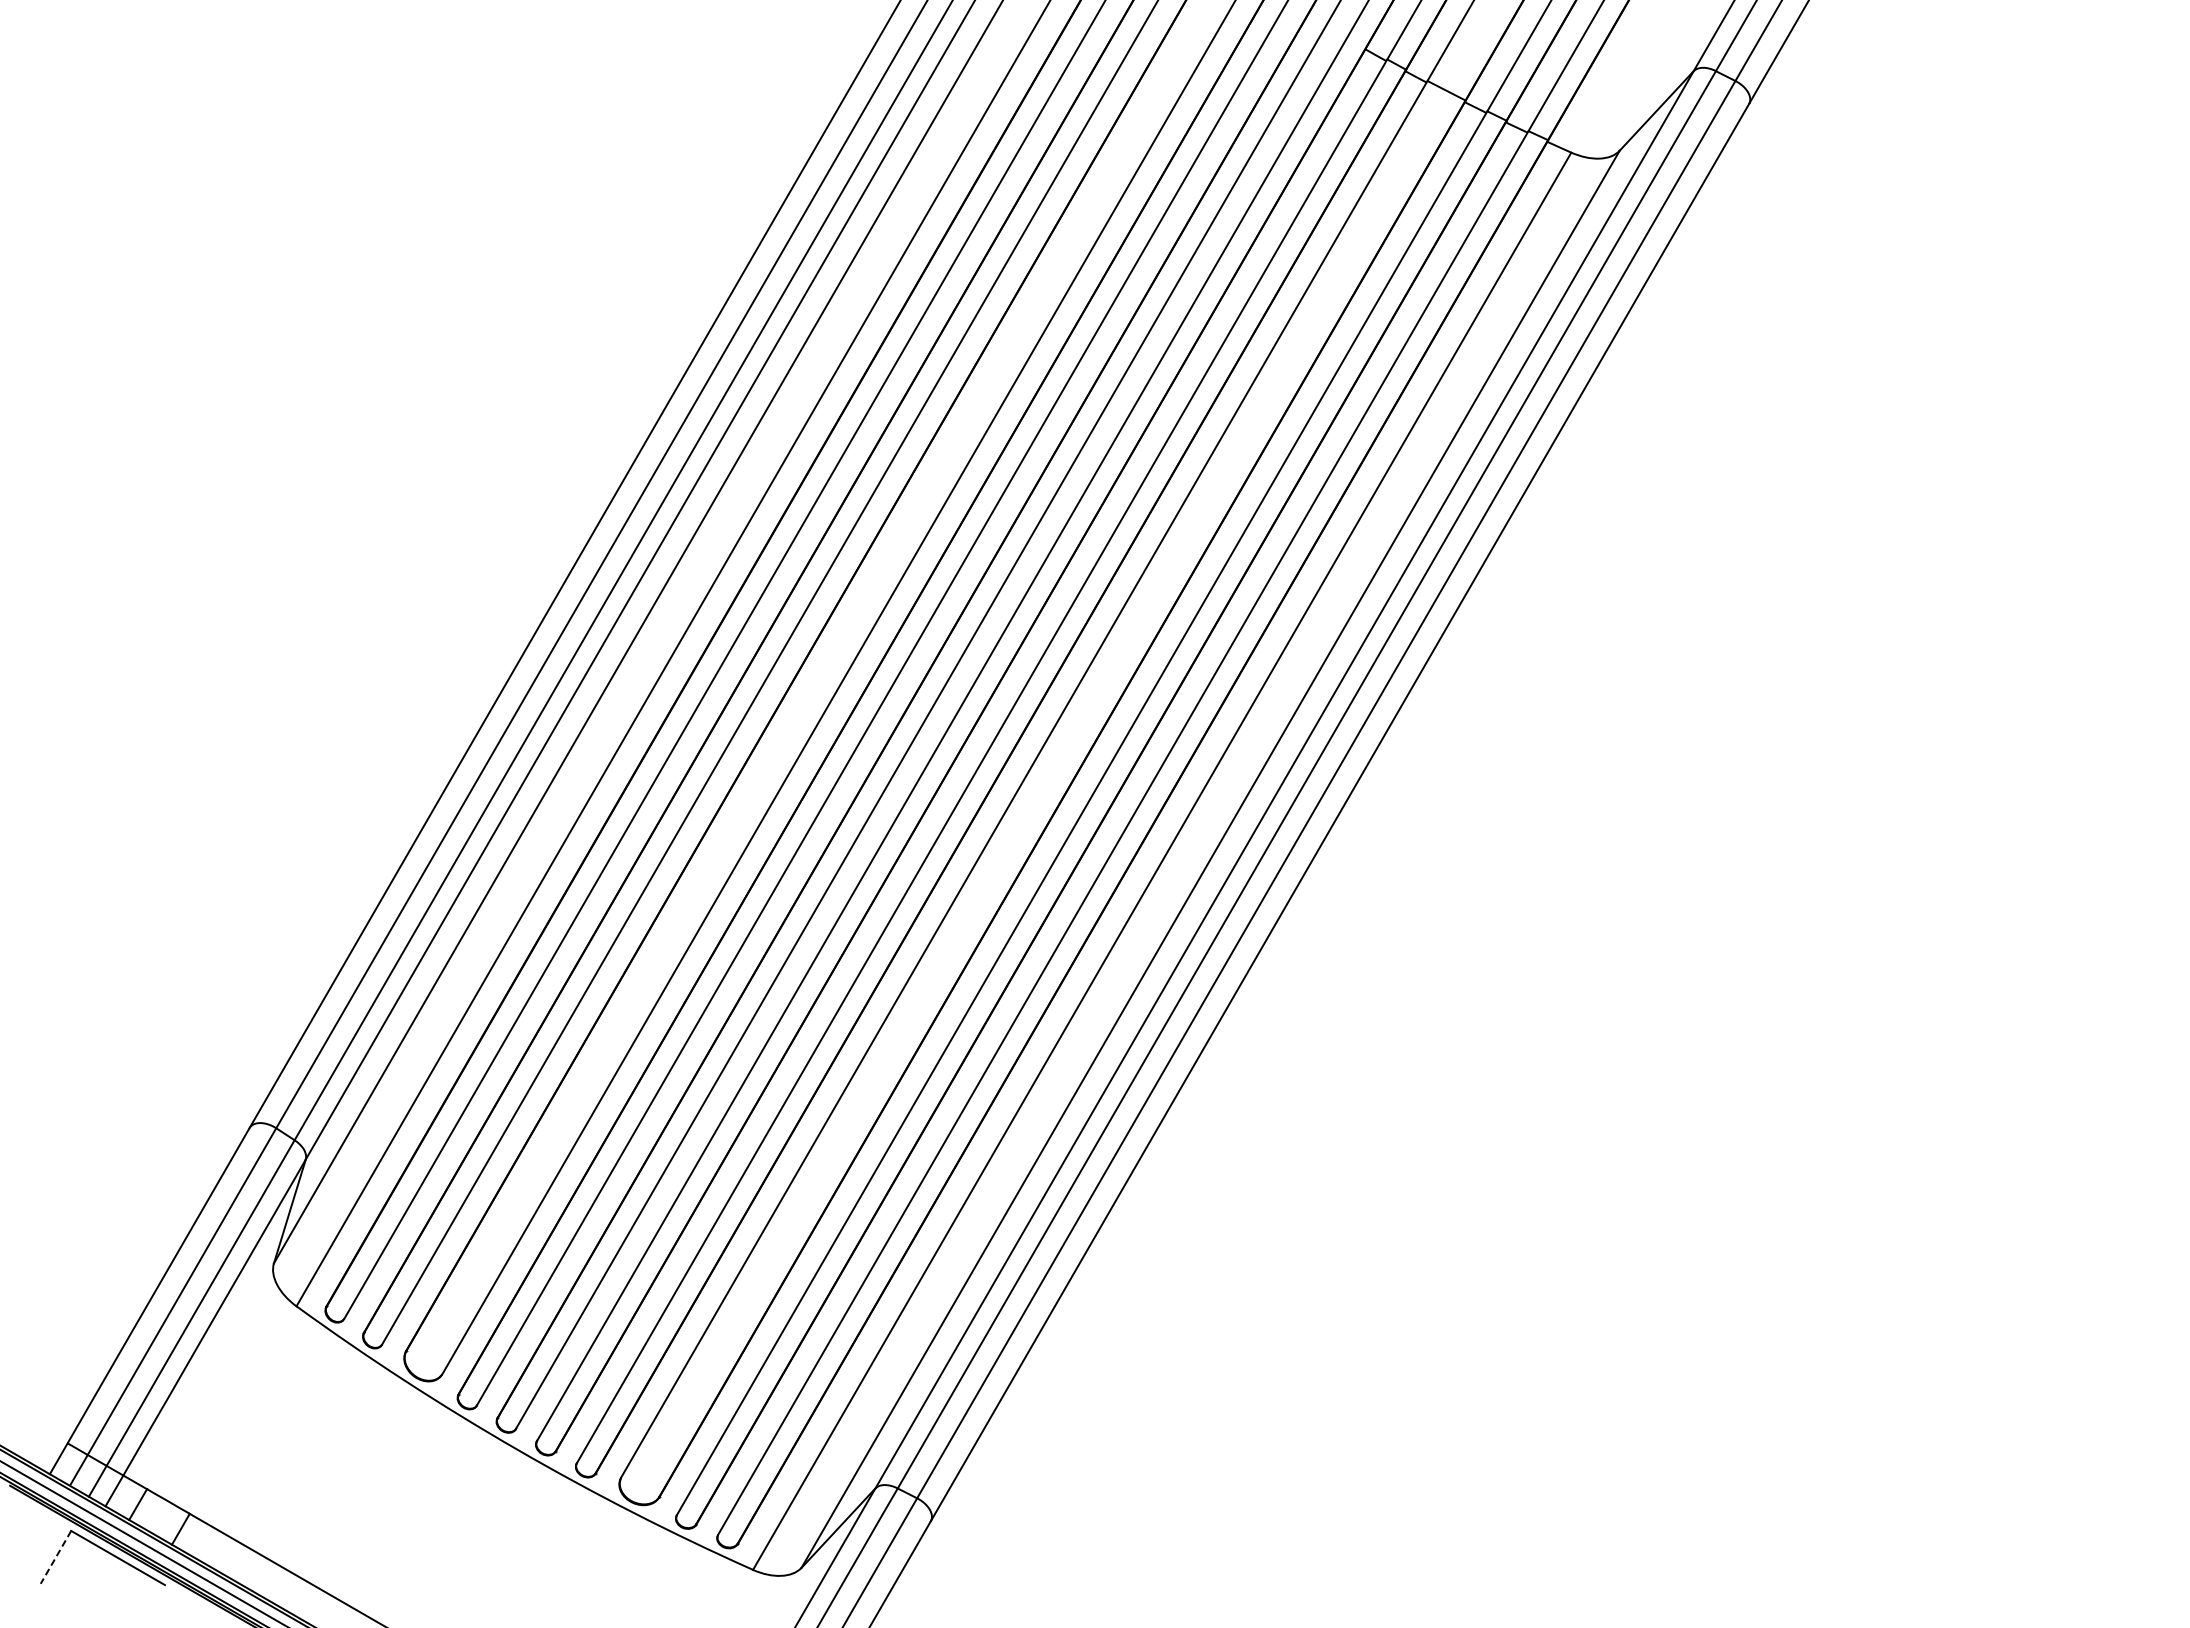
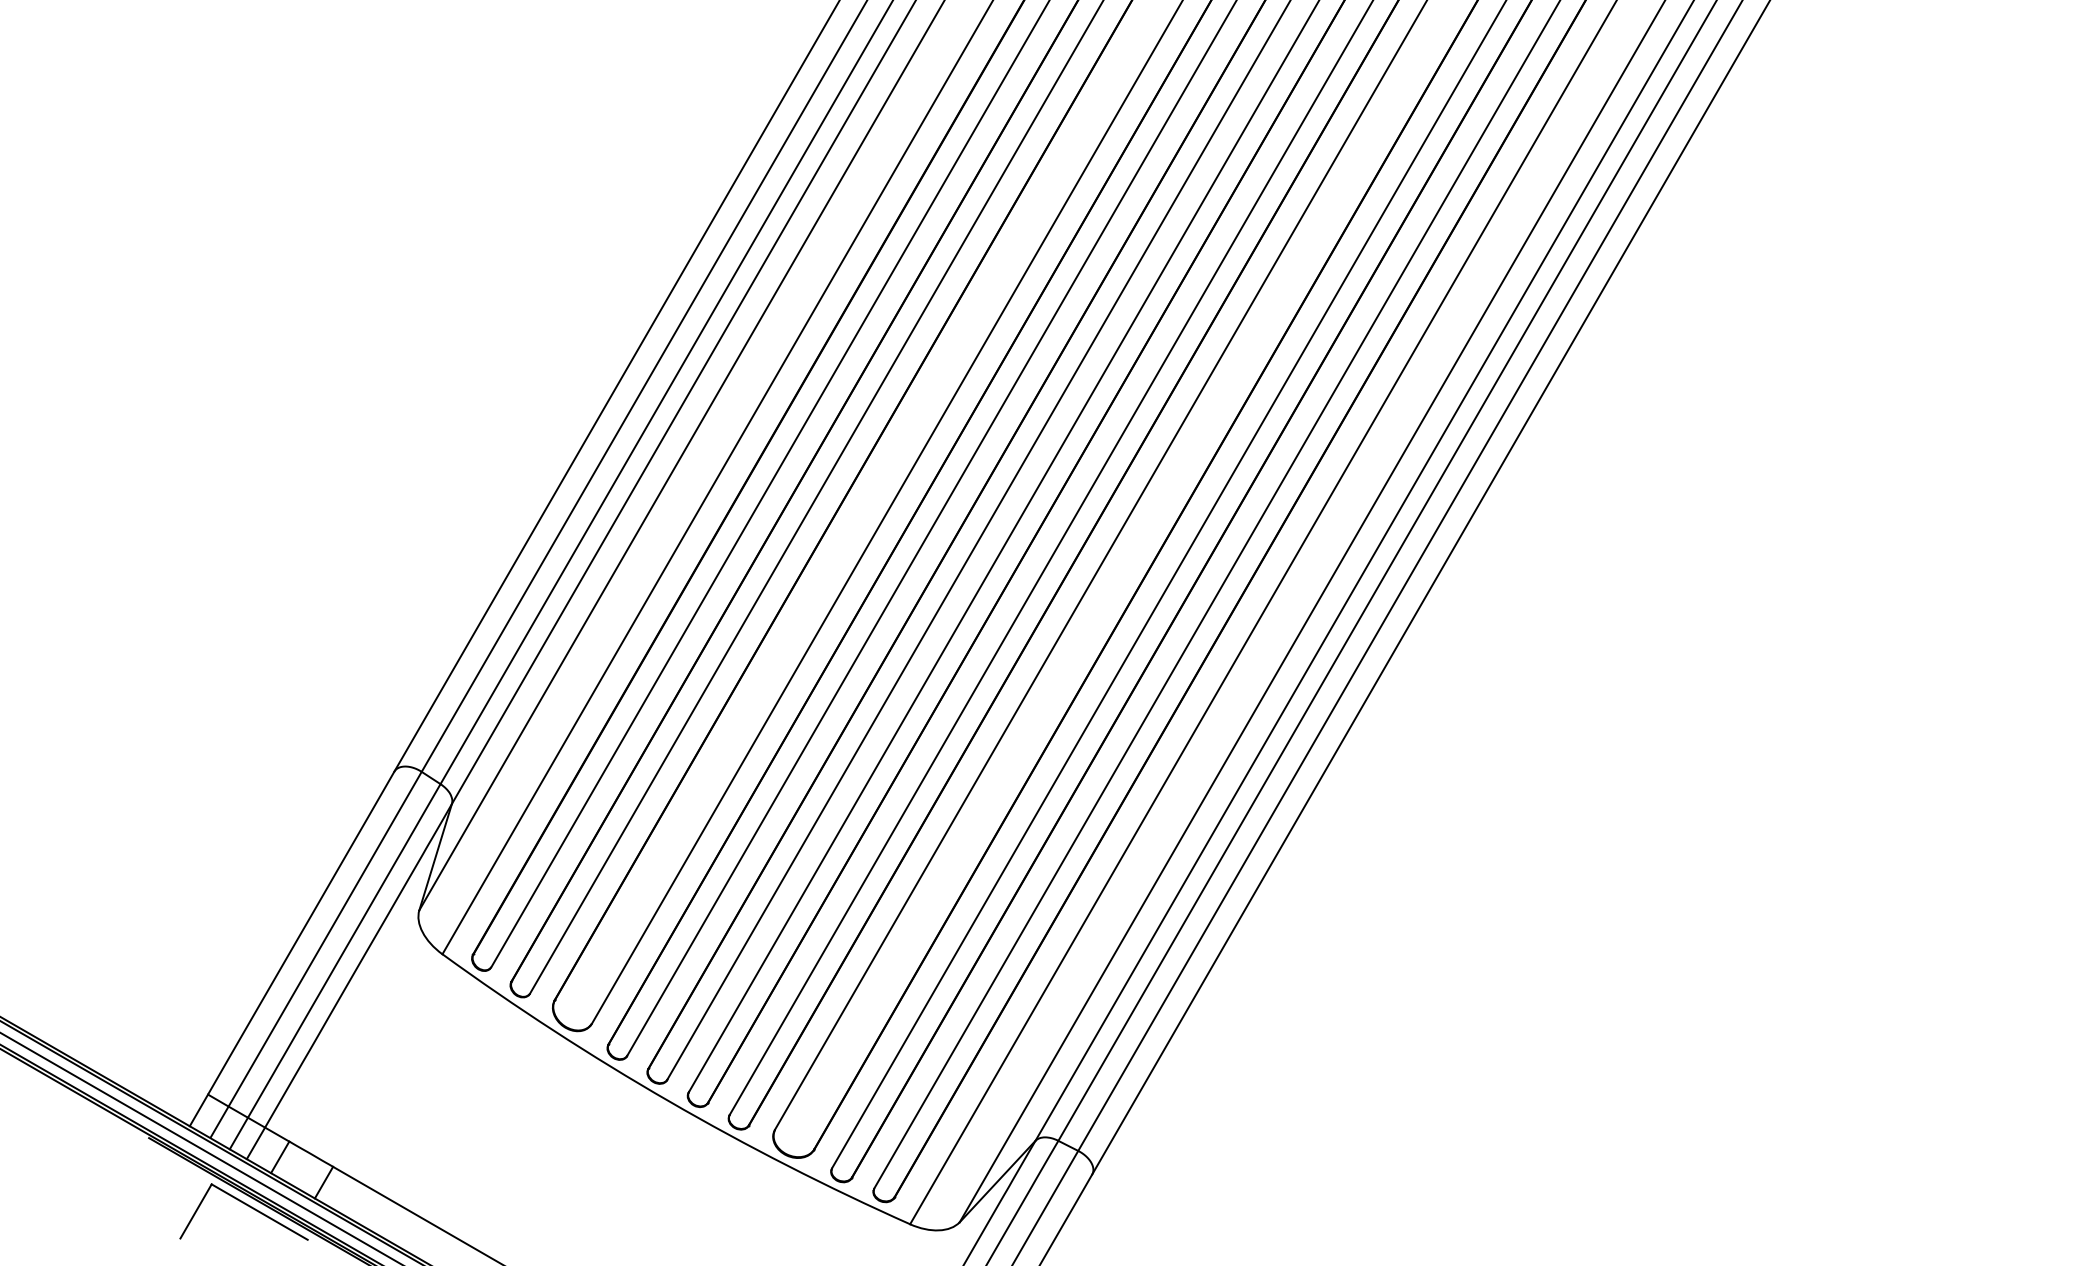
line: (55, 1557) -> (195, 1211), dashed -> solid

